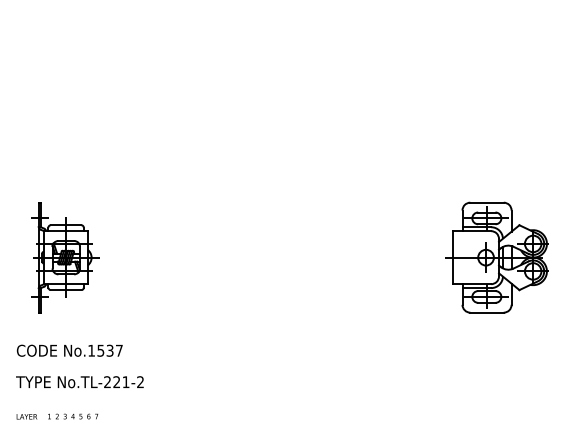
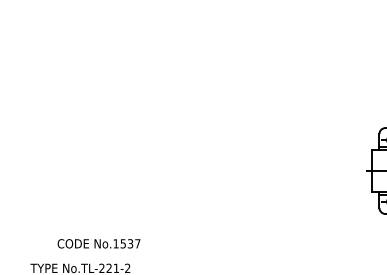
part: (65, 257) -> (69, 170), removed
text: (69, 350) -> (98, 243), moved

